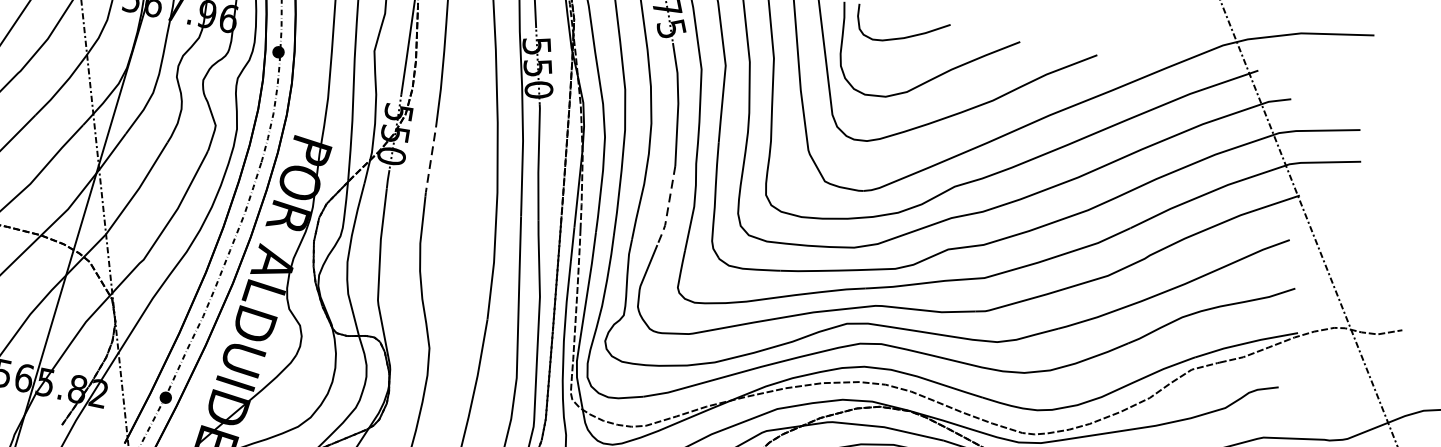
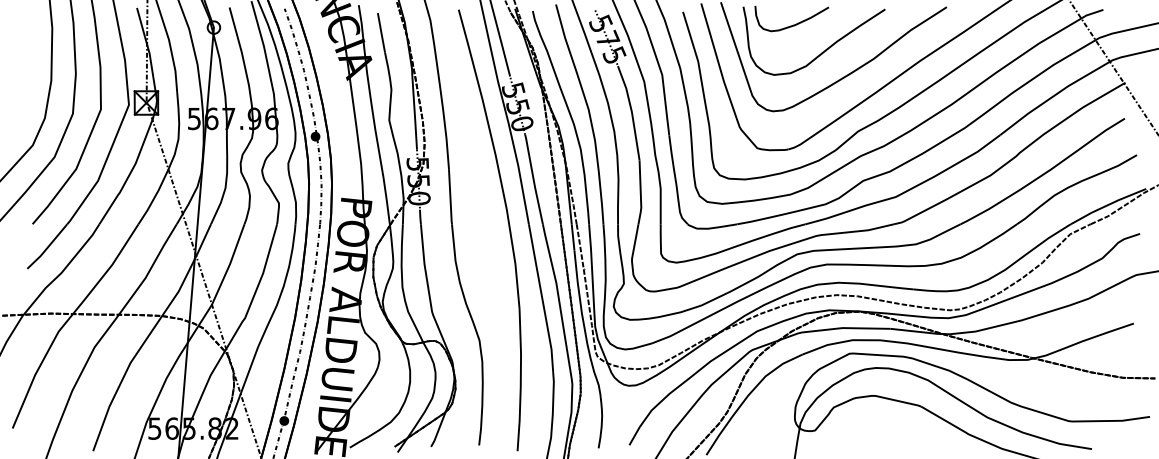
line: (430, 162) -> (450, 197), dashed -> solid
line: (667, 208) -> (640, 194), dashed -> solid

